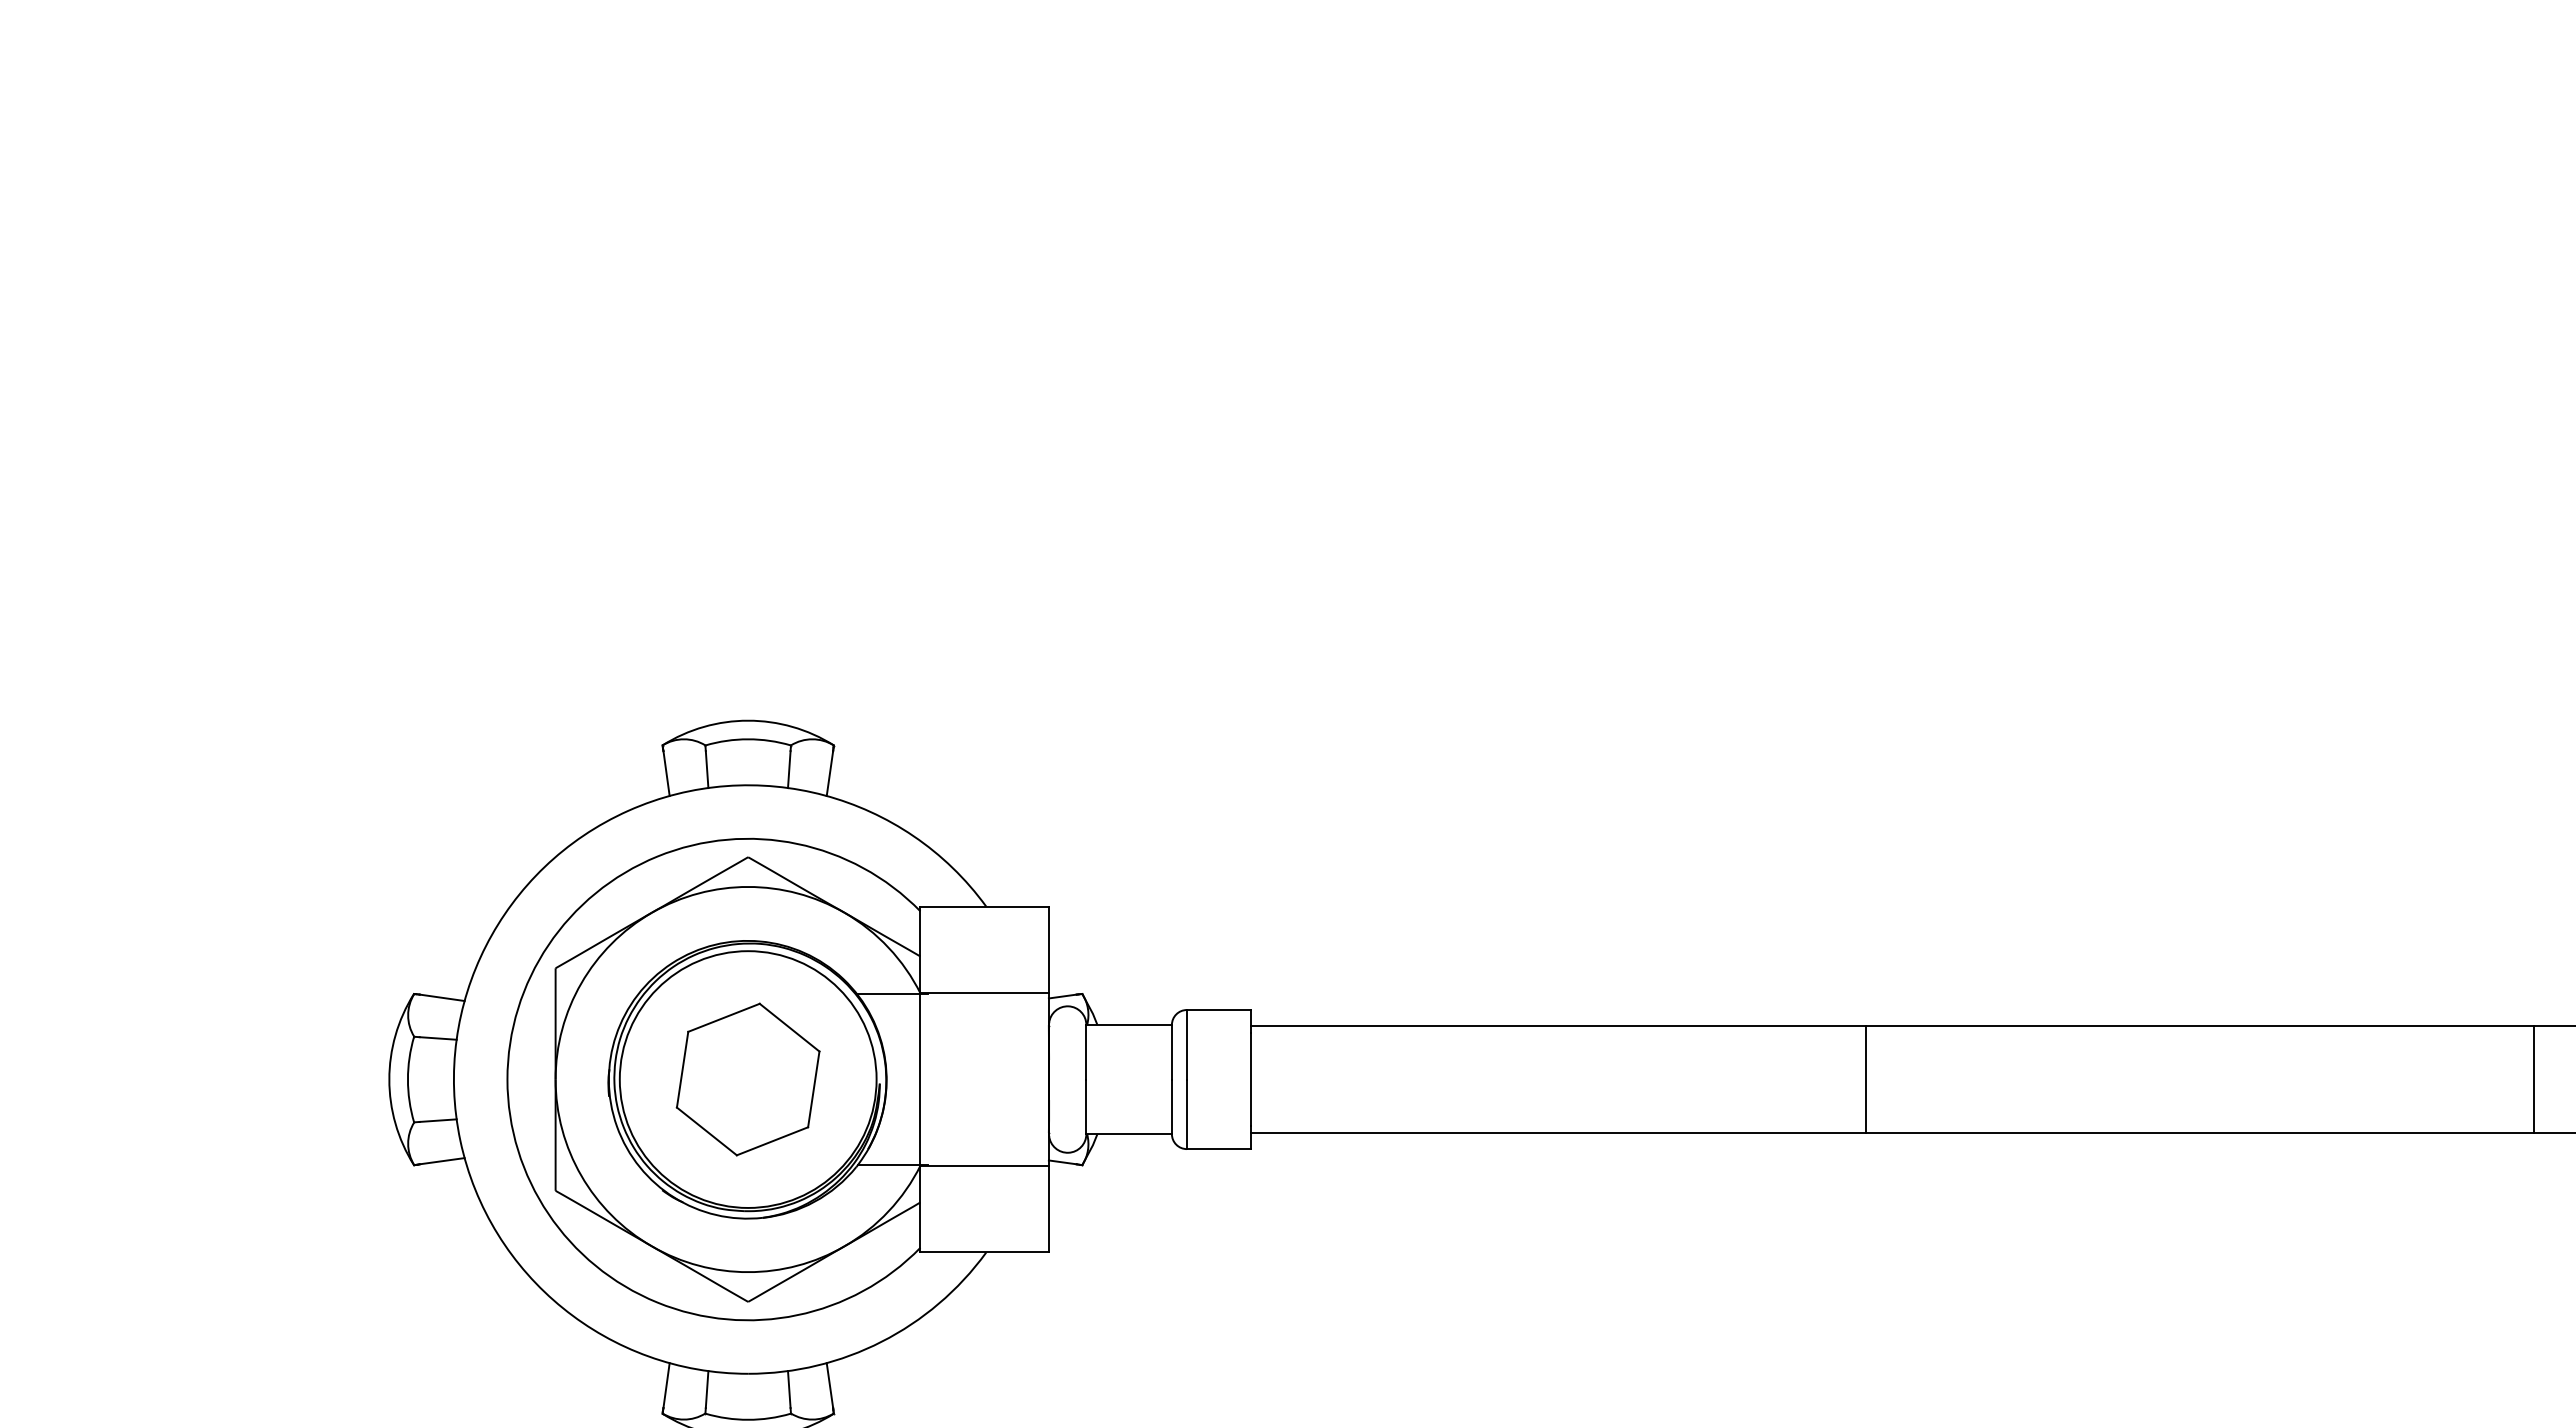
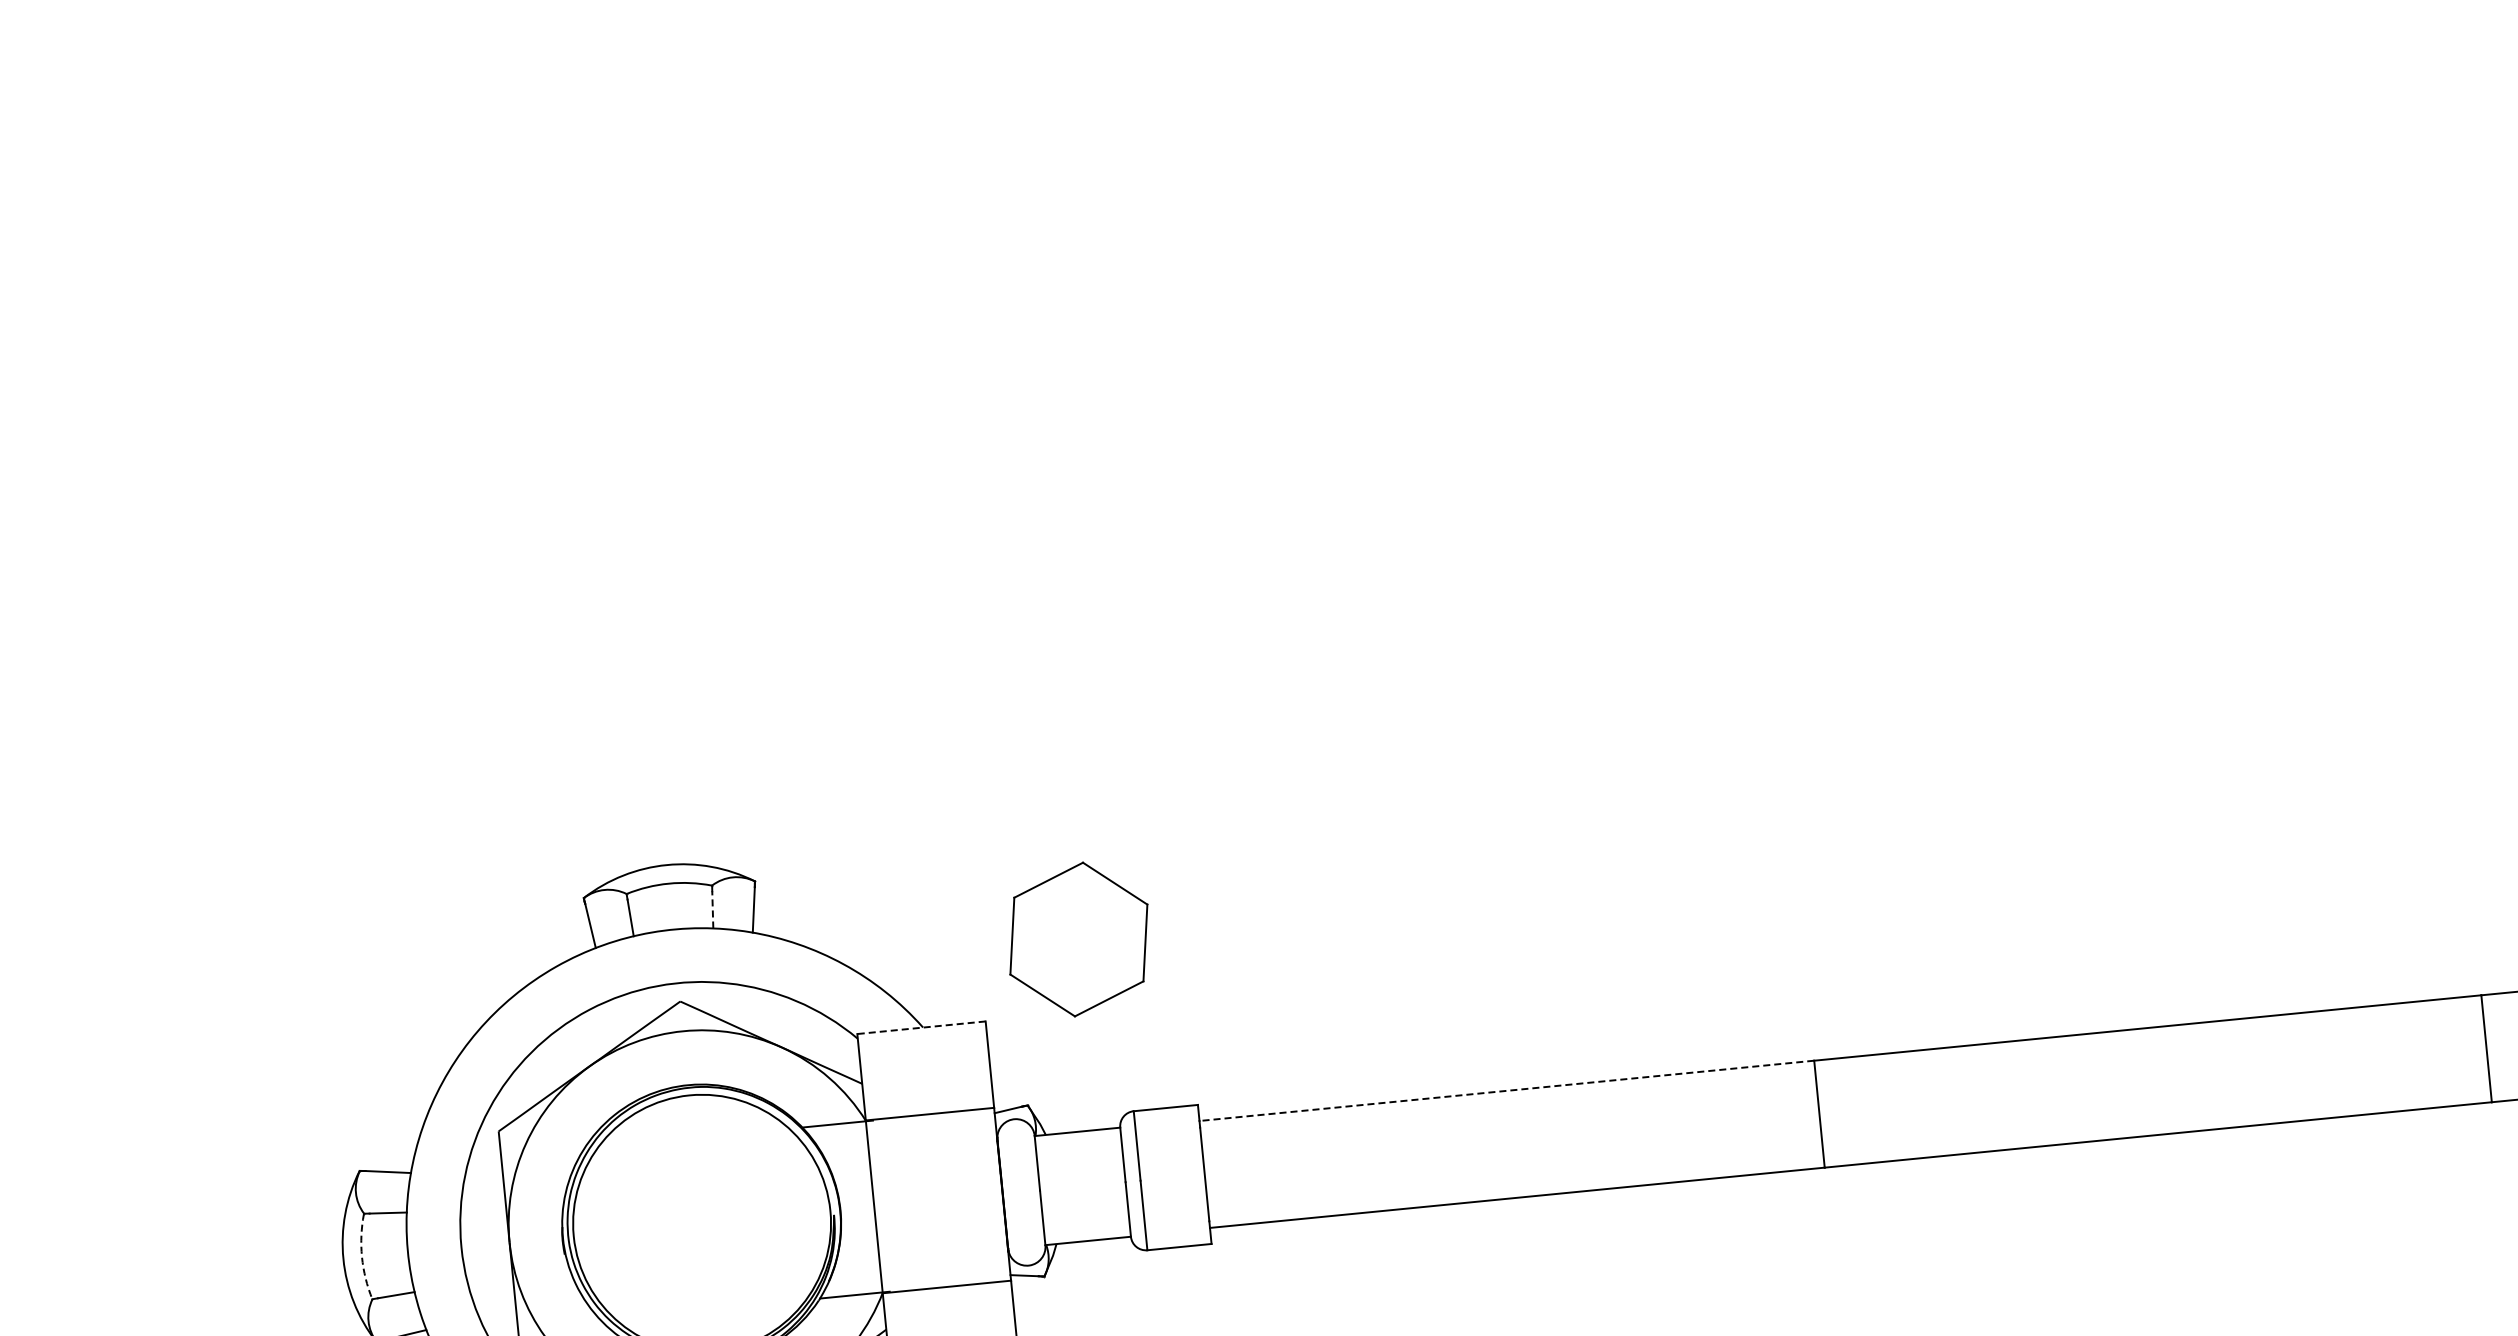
line: (789, 769) -> (712, 909), solid -> dashed
line: (984, 906) -> (921, 1027), solid -> dashed
line: (1558, 1026) -> (1506, 1091), solid -> dashed
arc: (407, 1079) -> (361, 1257), solid -> dashed
part: (747, 1079) -> (1078, 939), moved

